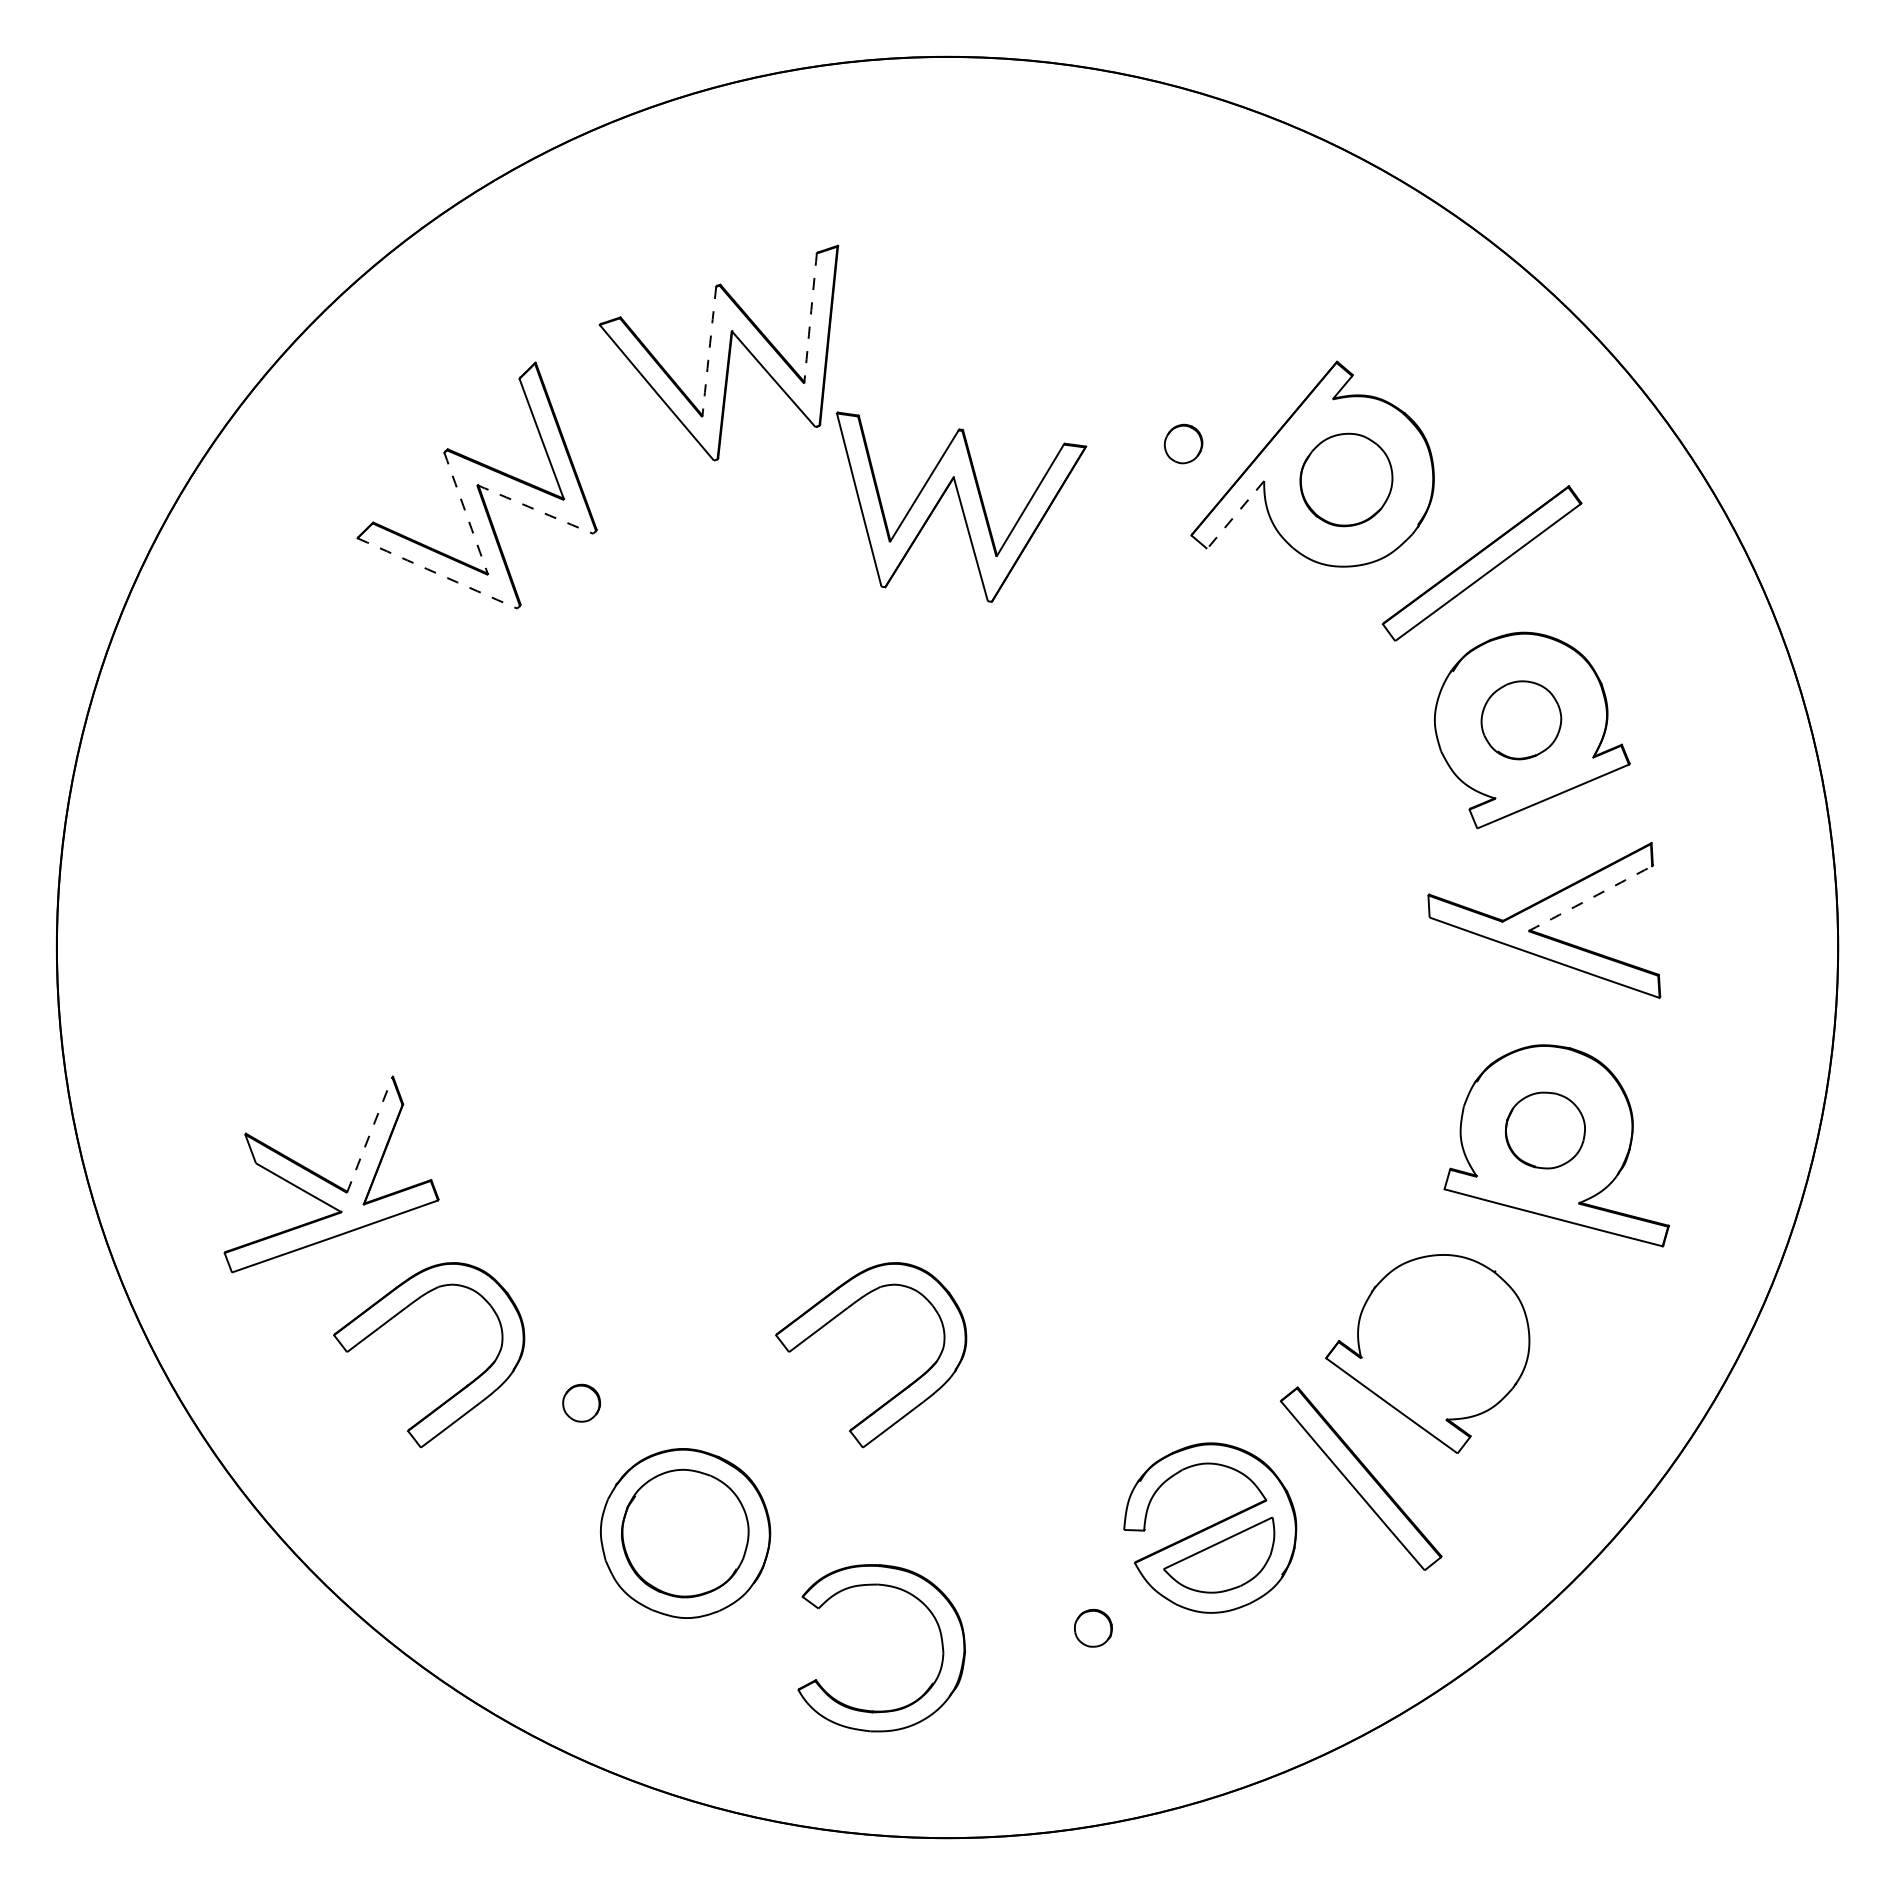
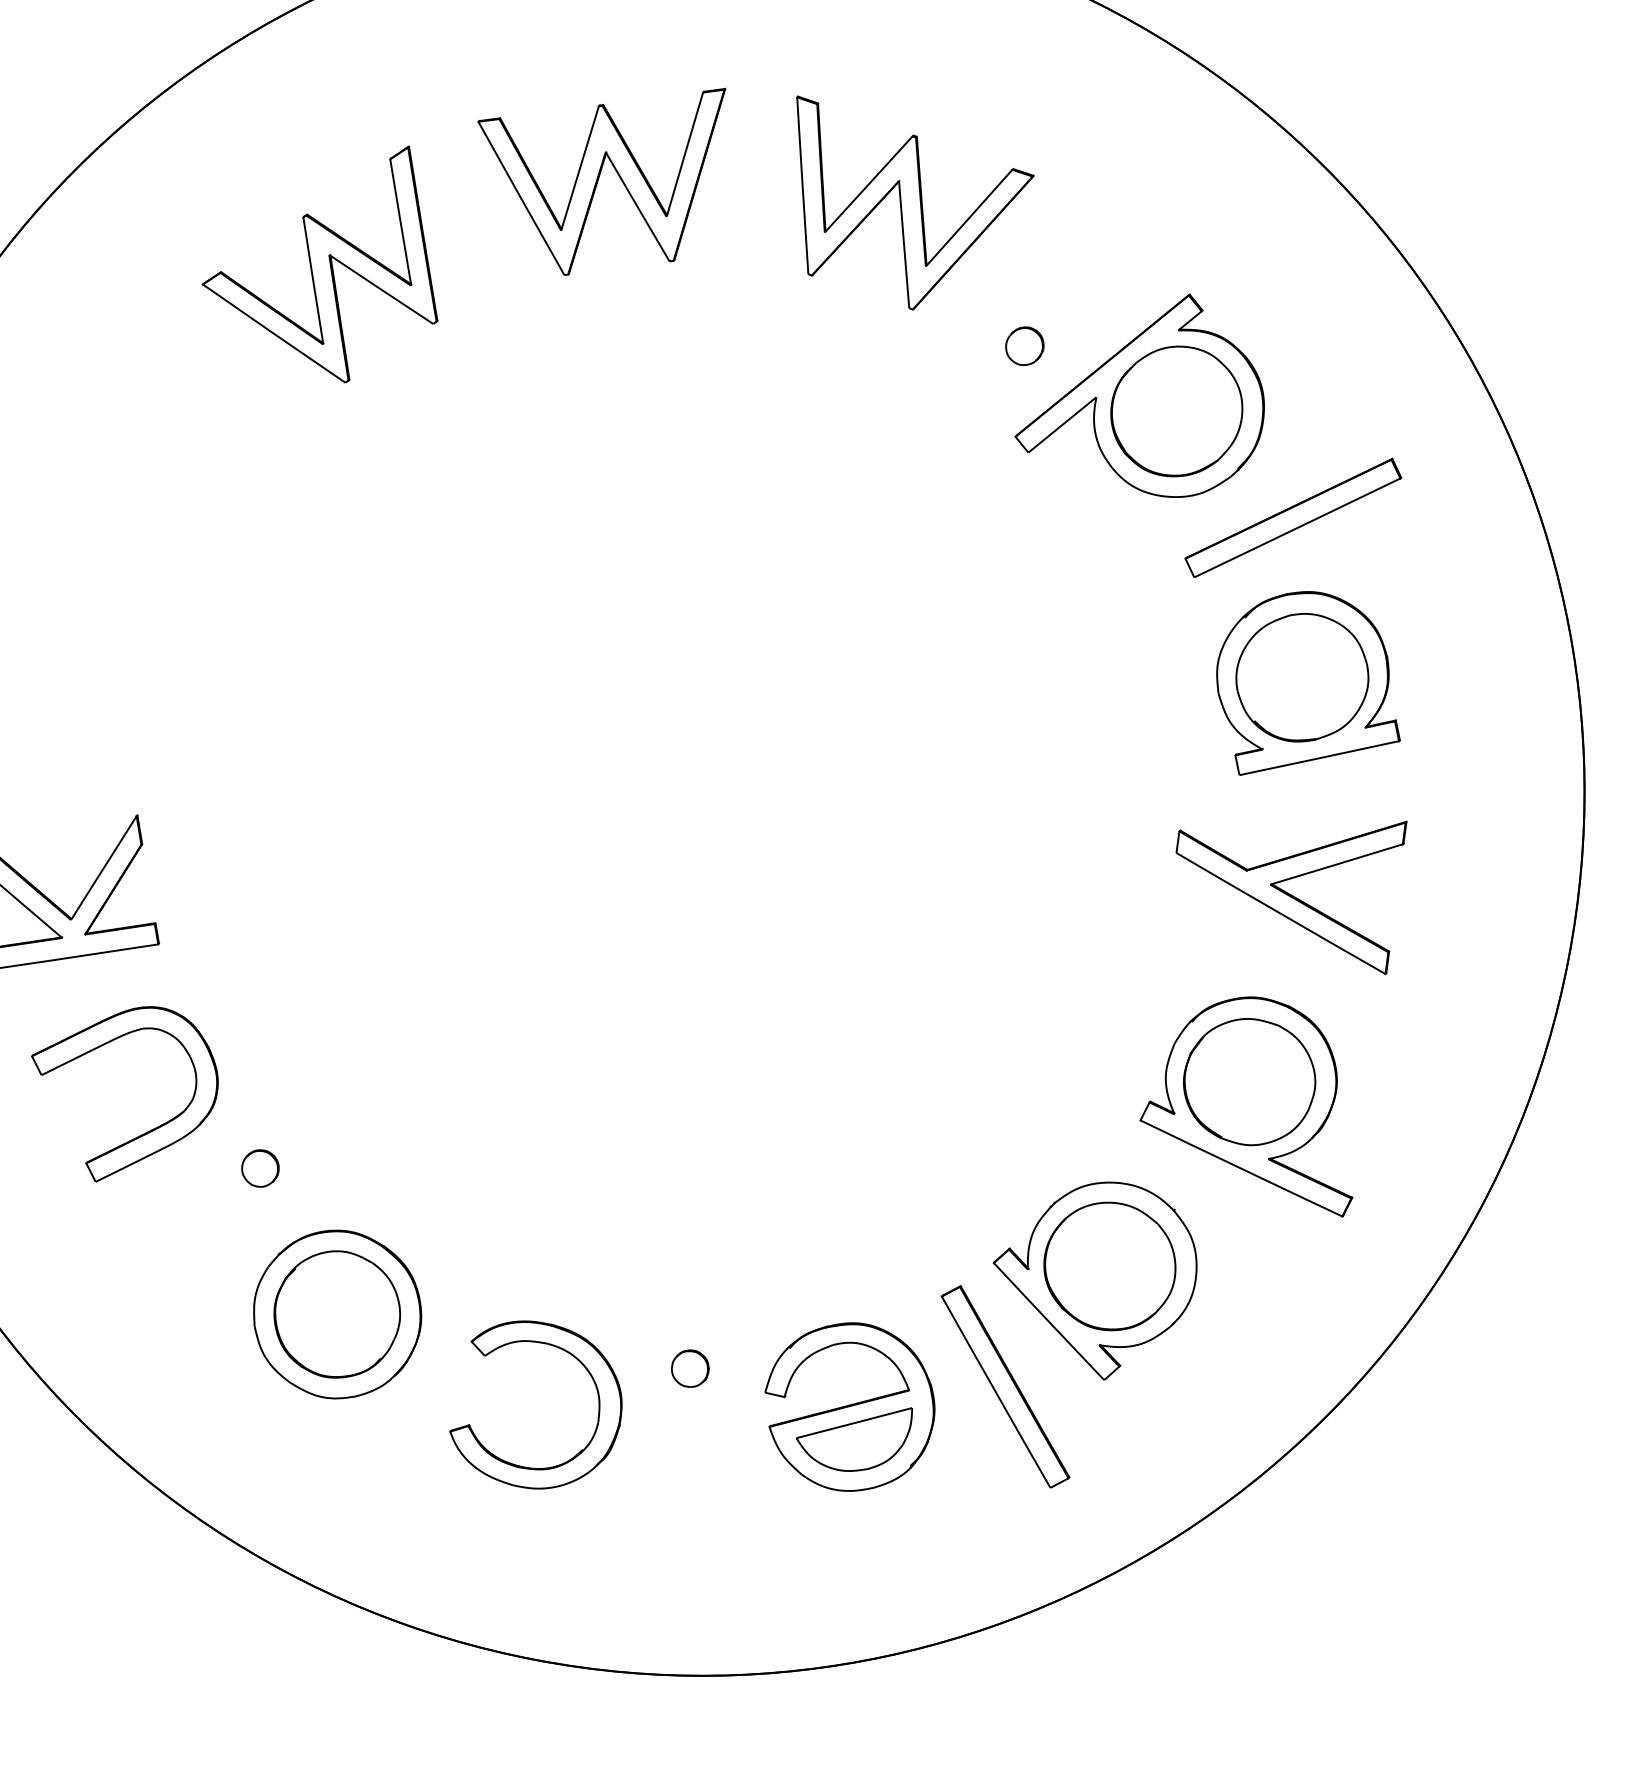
arc: (810, 318) -> (684, 154), dashed -> solid
arc: (709, 351) -> (580, 168), dashed -> solid
part: (1346, 479) -> (1176, 411), size x1.43
part: (961, 506) -> (901, 211), moved
arc: (535, 509) -> (381, 289), dashed -> solid
arc: (466, 513) -> (313, 280), dashed -> solid
line: (1235, 514) -> (1062, 424), dashed -> solid
arc: (437, 573) -> (274, 333), dashed -> solid
part: (1521, 720) -> (1302, 678), size x1.67
arc: (1590, 898) -> (1336, 864), dashed -> solid
part: (1545, 1130) -> (1249, 1081), size x1.67
line: (369, 1134) -> (103, 867), dashed -> solid
part: (1441, 1339) -> (1109, 1266), added
part: (898, 1392) -> (571, 1216), removed
part: (1093, 1628) -> (690, 1368), moved
part: (940, 1638) -> (598, 1407), moved

